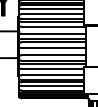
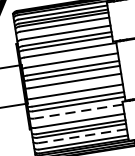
line: (52, 69) -> (78, 112), solid -> dashed
line: (52, 86) -> (82, 136), solid -> dashed

